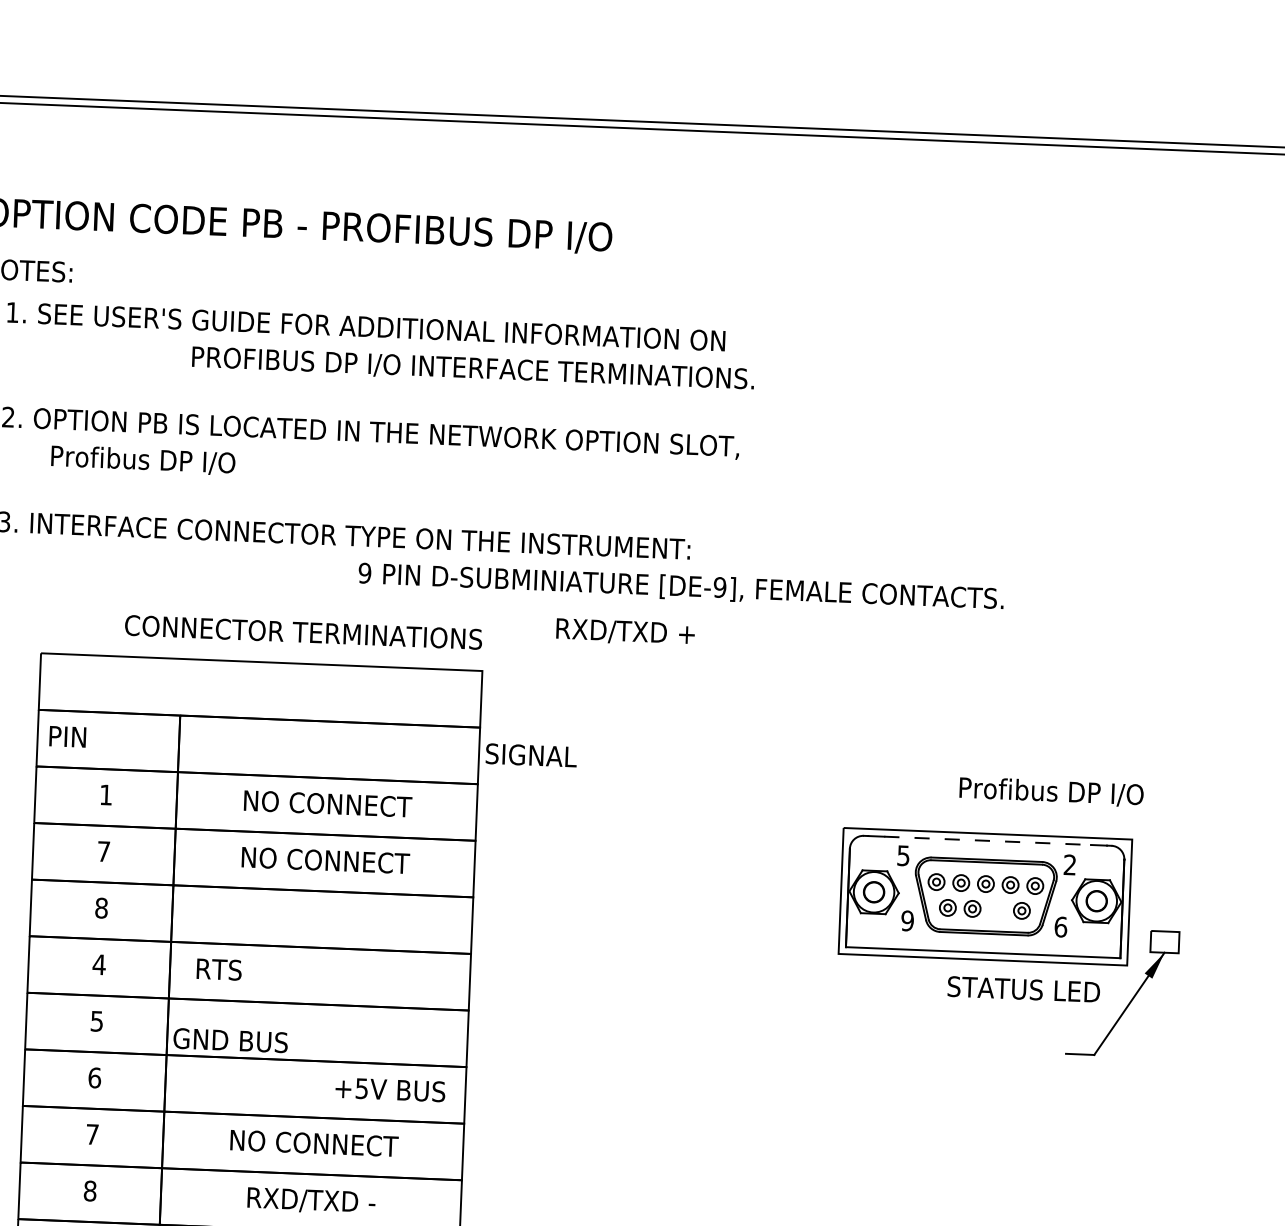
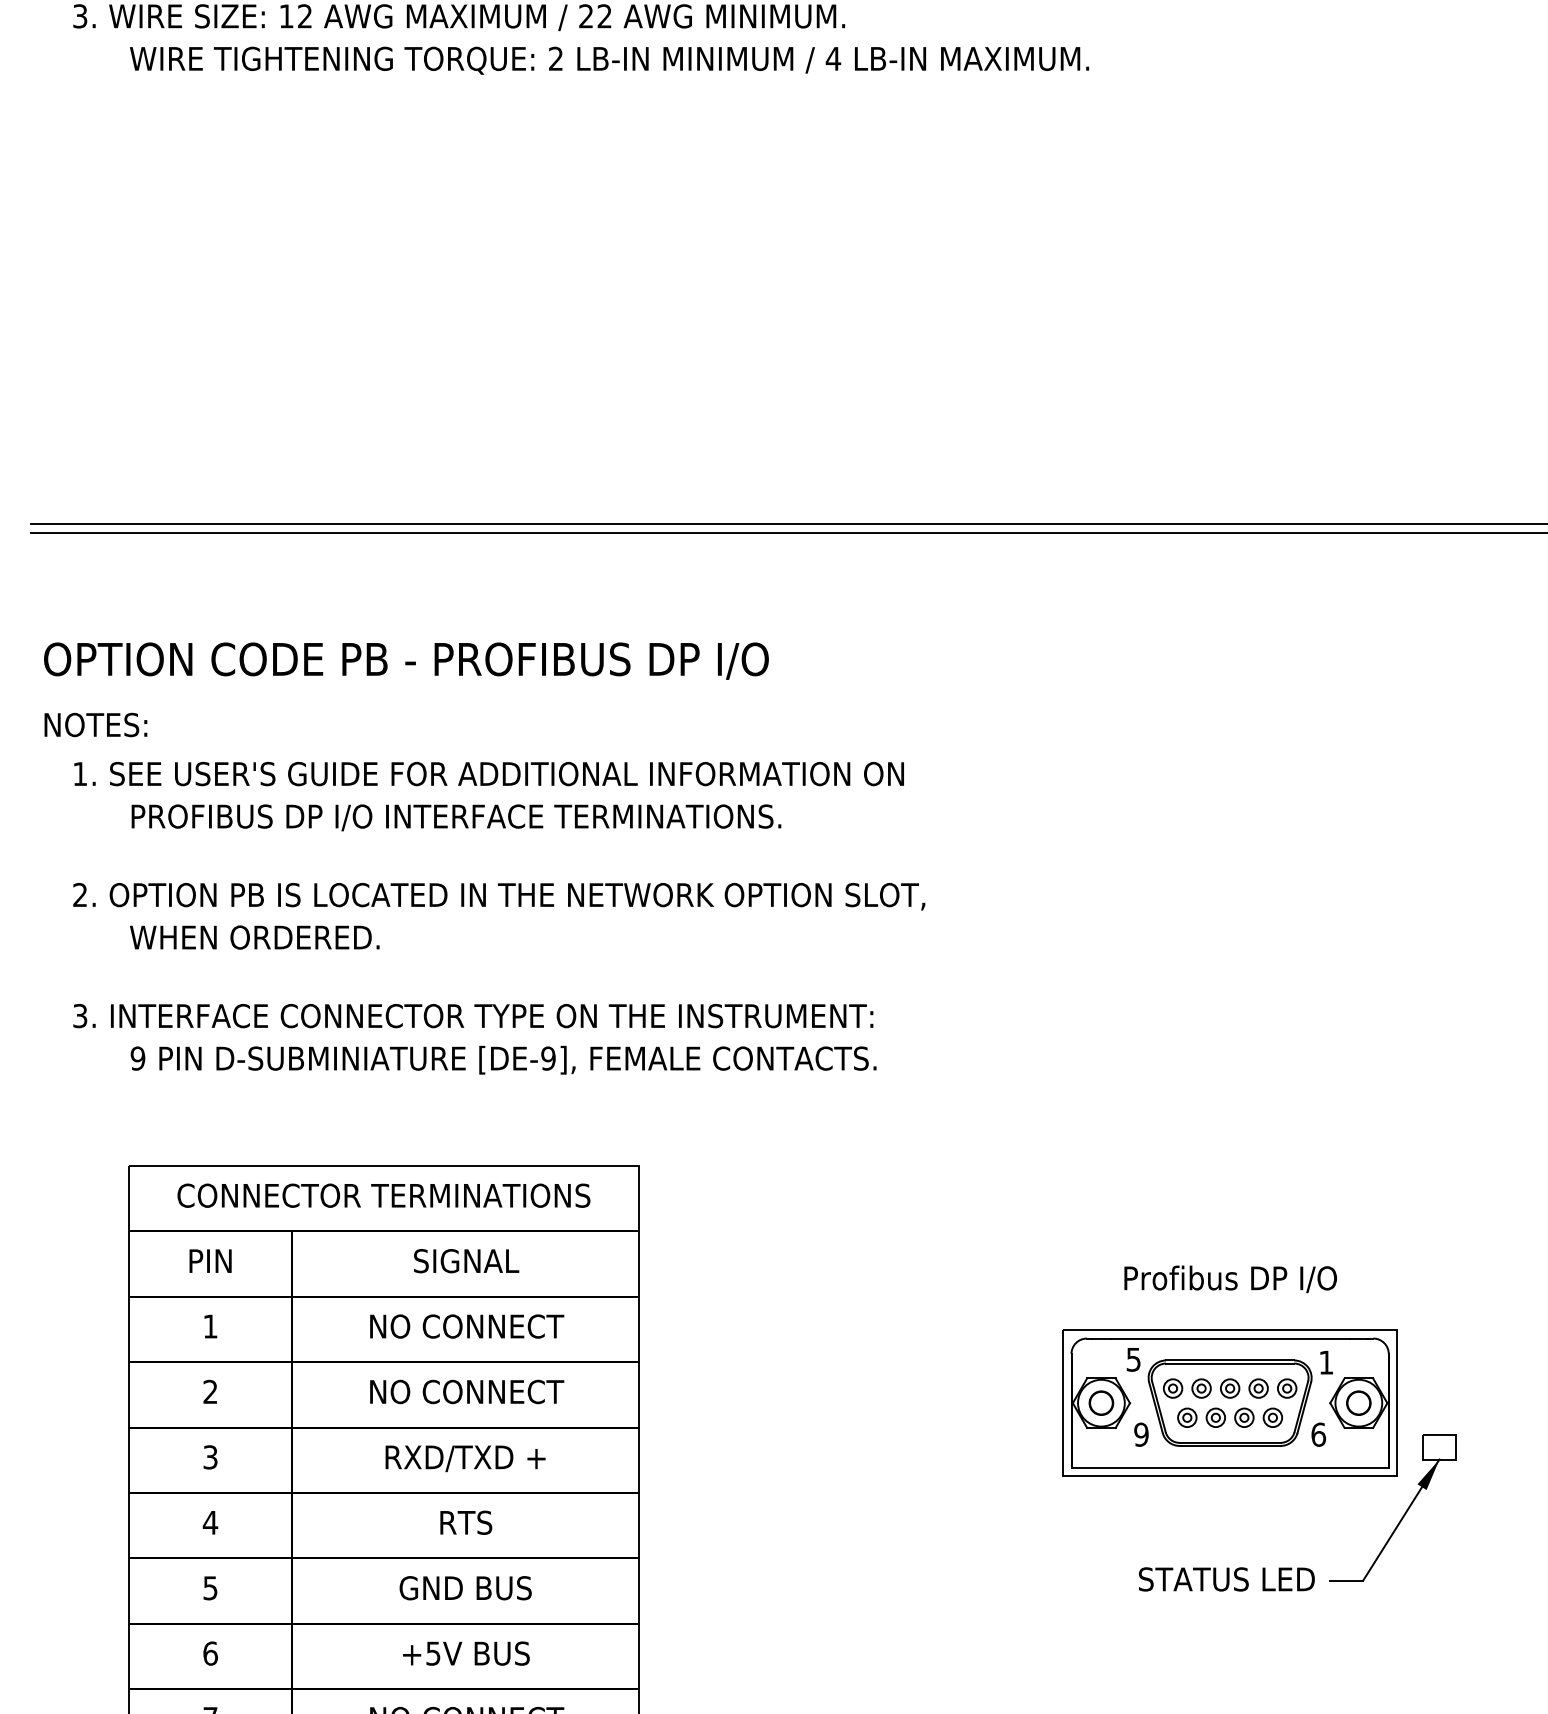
text: (473, 368) -> (456, 817), moved
text: (157, 460) -> (254, 938), Profibus DP I/O -> WHEN ORDERED.
text: (681, 586) -> (503, 1059), moved
text: (303, 632) -> (383, 1195), moved
text: (625, 632) -> (465, 1458), moved
text: (67, 736) -> (210, 1260), moved
text: (531, 755) -> (466, 1261), moved
text: (1051, 792) -> (1230, 1279), moved
line: (987, 840) -> (1230, 1338), dashed -> solid
text: (103, 851) -> (210, 1391), 7 -> 2
text: (1069, 864) -> (1325, 1362), 2 -> 1
text: (101, 908) -> (210, 1457), 8 -> 3
part: (997, 909) -> (1244, 1417), added
text: (219, 969) -> (466, 1522), moved
text: (1023, 989) -> (1226, 1579), moved
text: (230, 1040) -> (465, 1588), moved
text: (390, 1089) -> (466, 1653), moved

